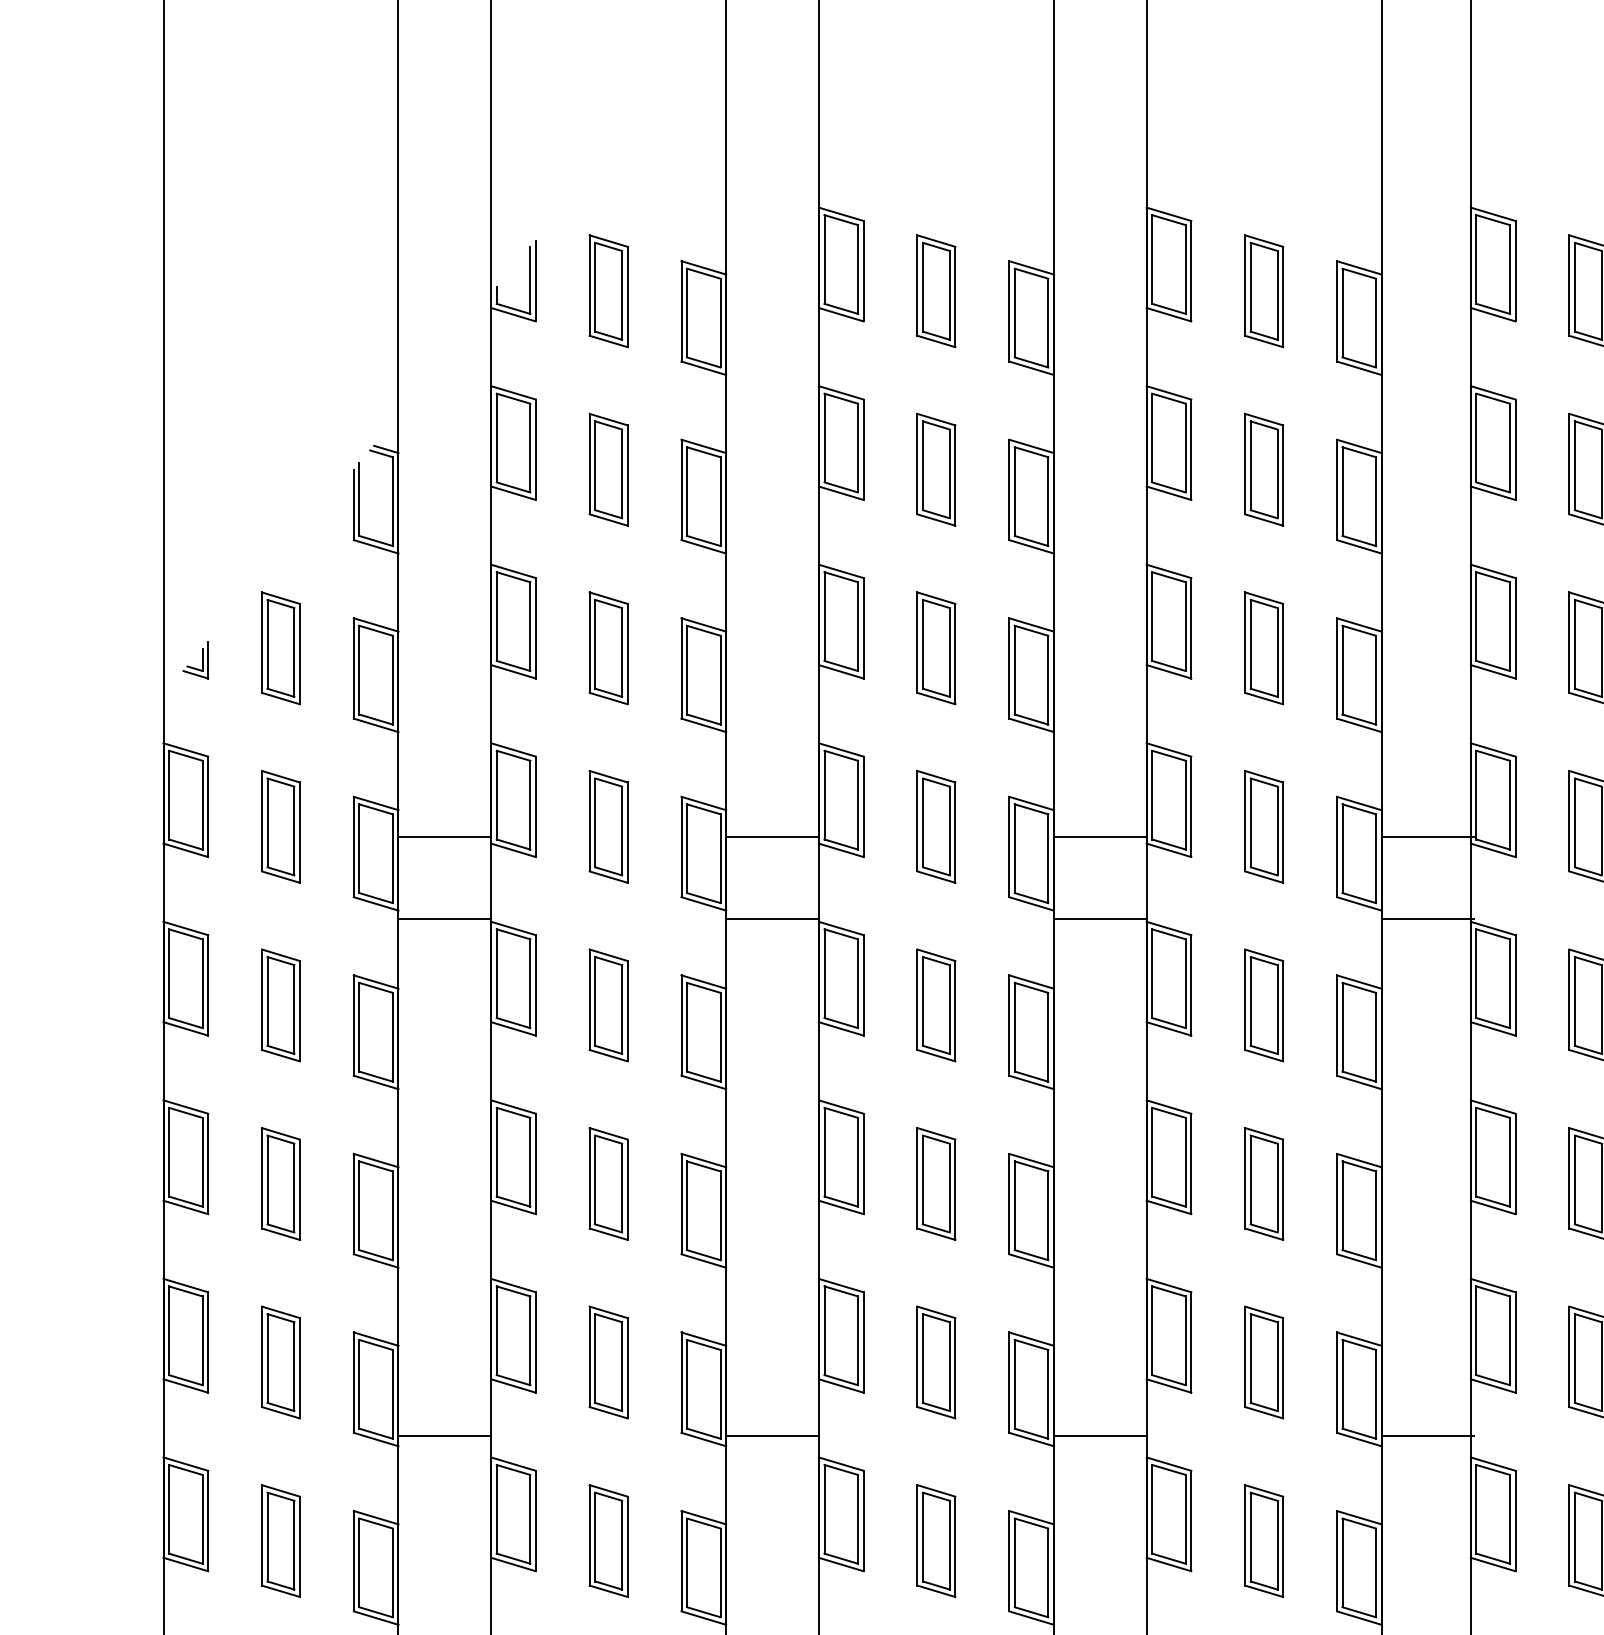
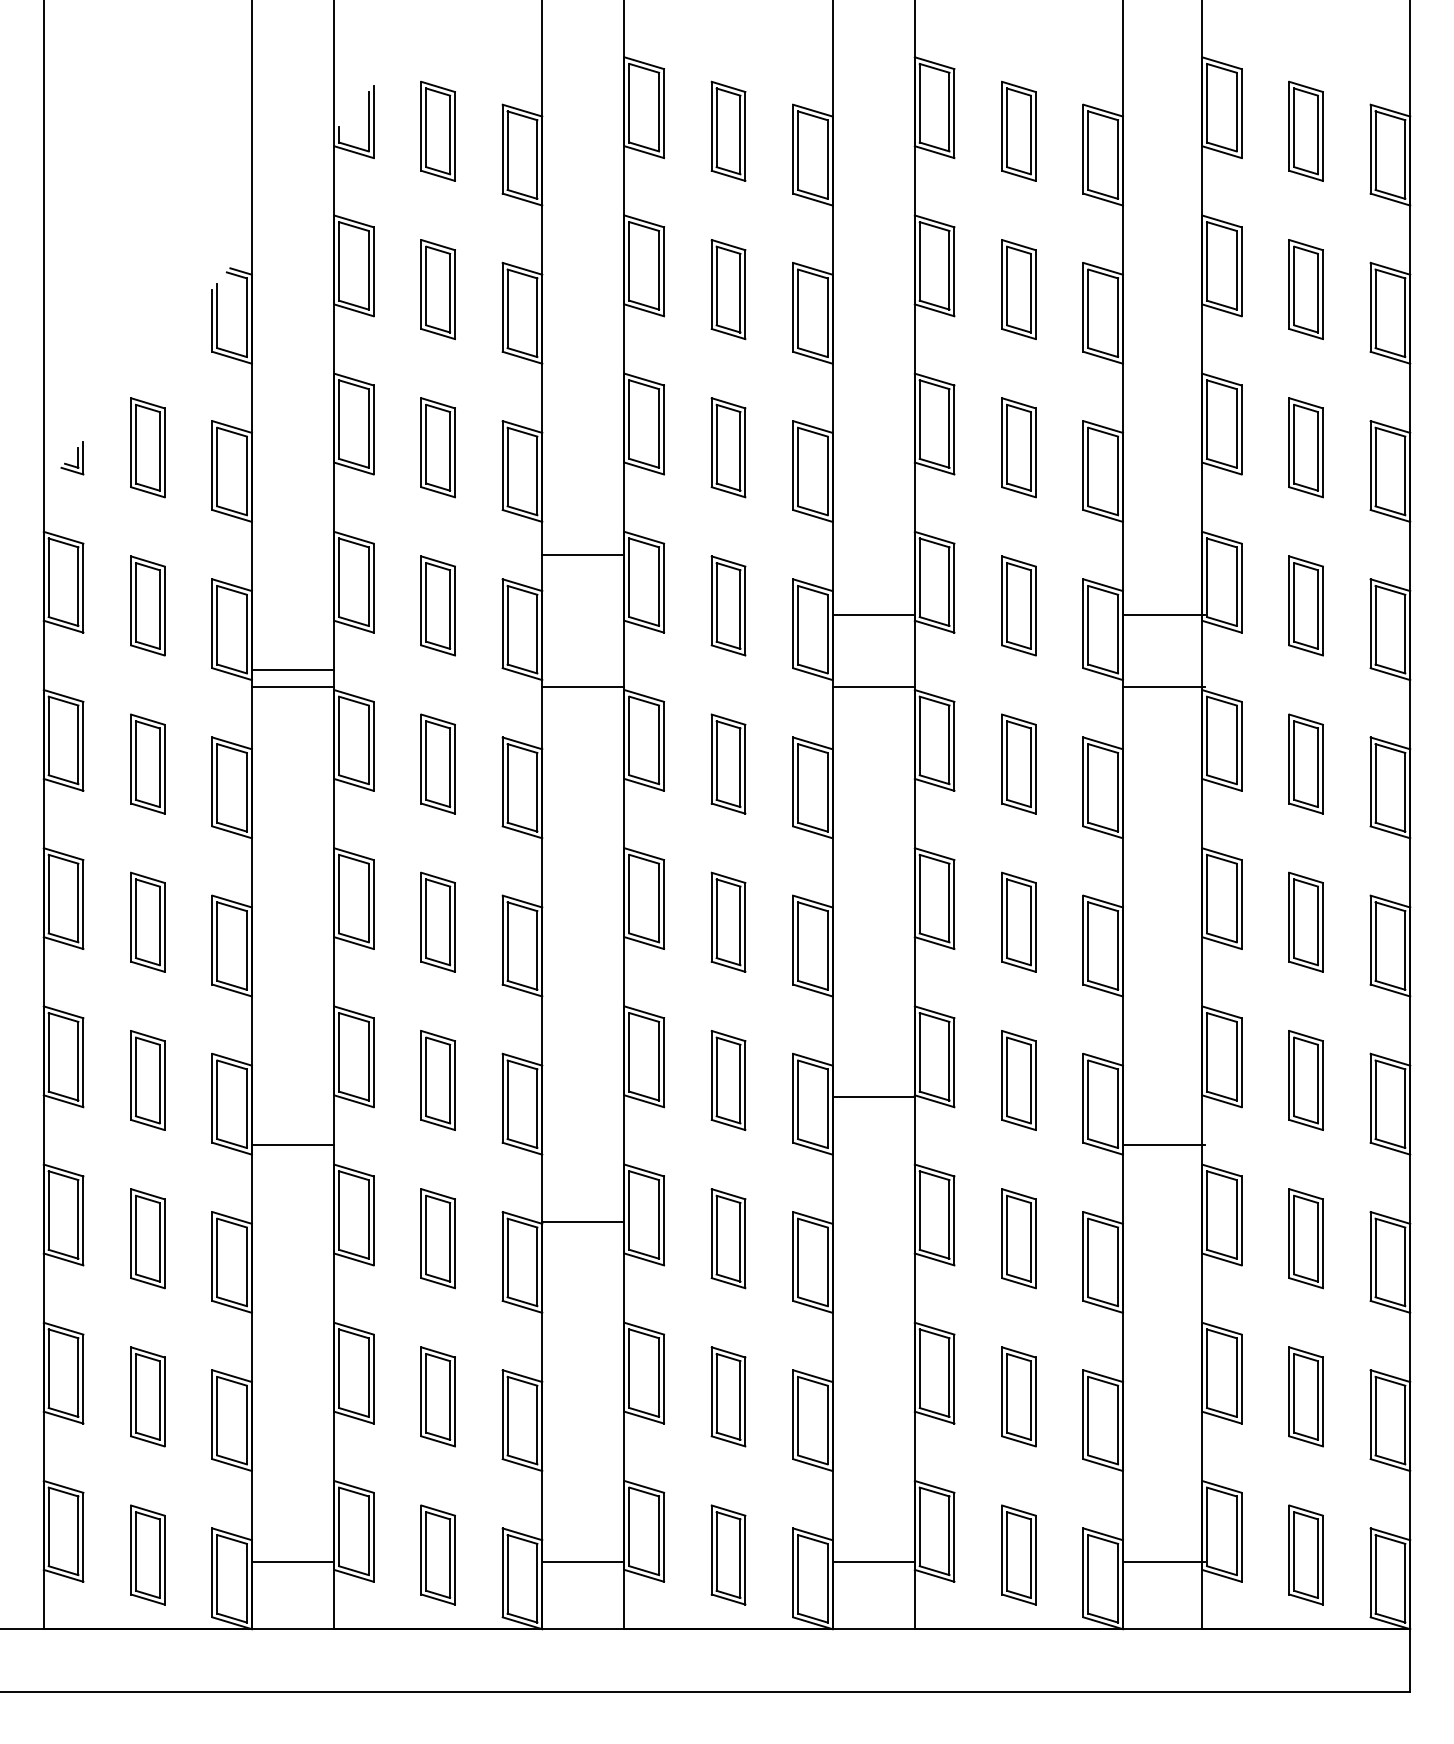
line: (444, 836) -> (292, 669), moved
line: (772, 836) -> (583, 554), moved
line: (772, 1435) -> (583, 1222), moved
line: (1099, 1435) -> (873, 1097), moved

